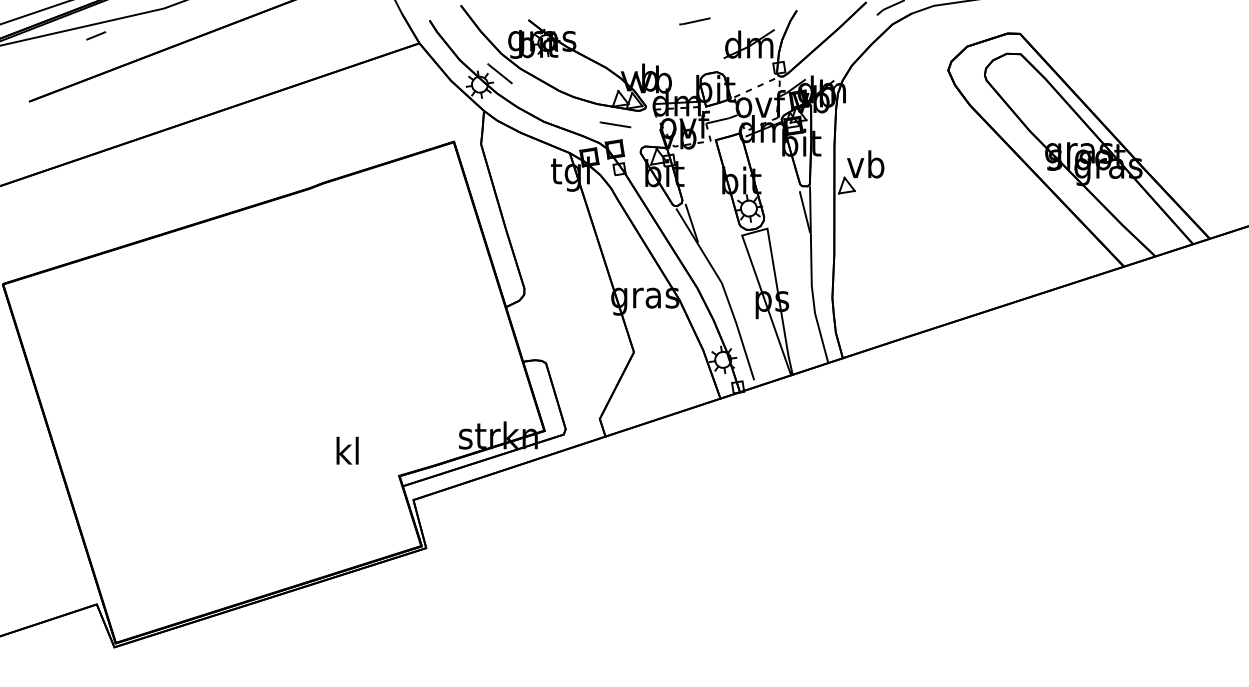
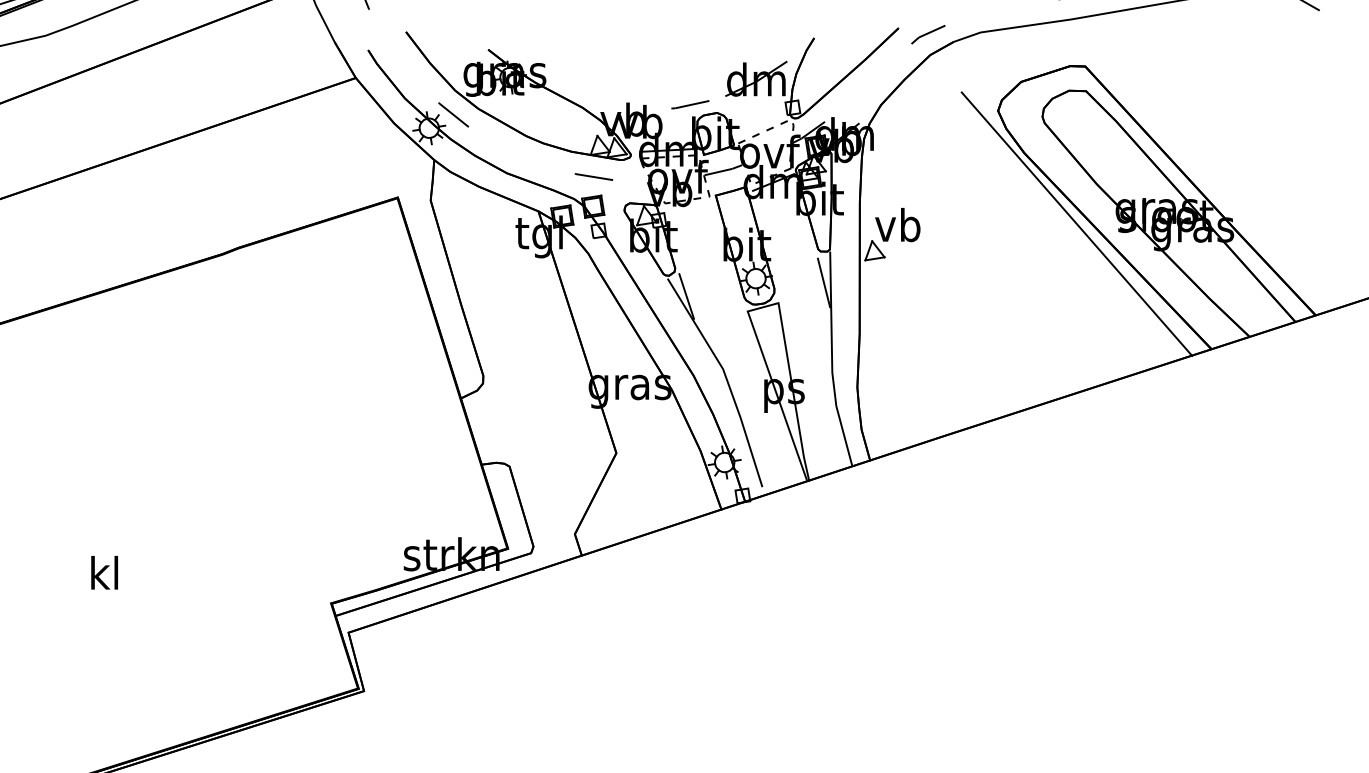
line: (694, 21) -> (689, 104), moved
line: (1013, 163) -> (1077, 223), added
text: (347, 450) -> (104, 572), moved

